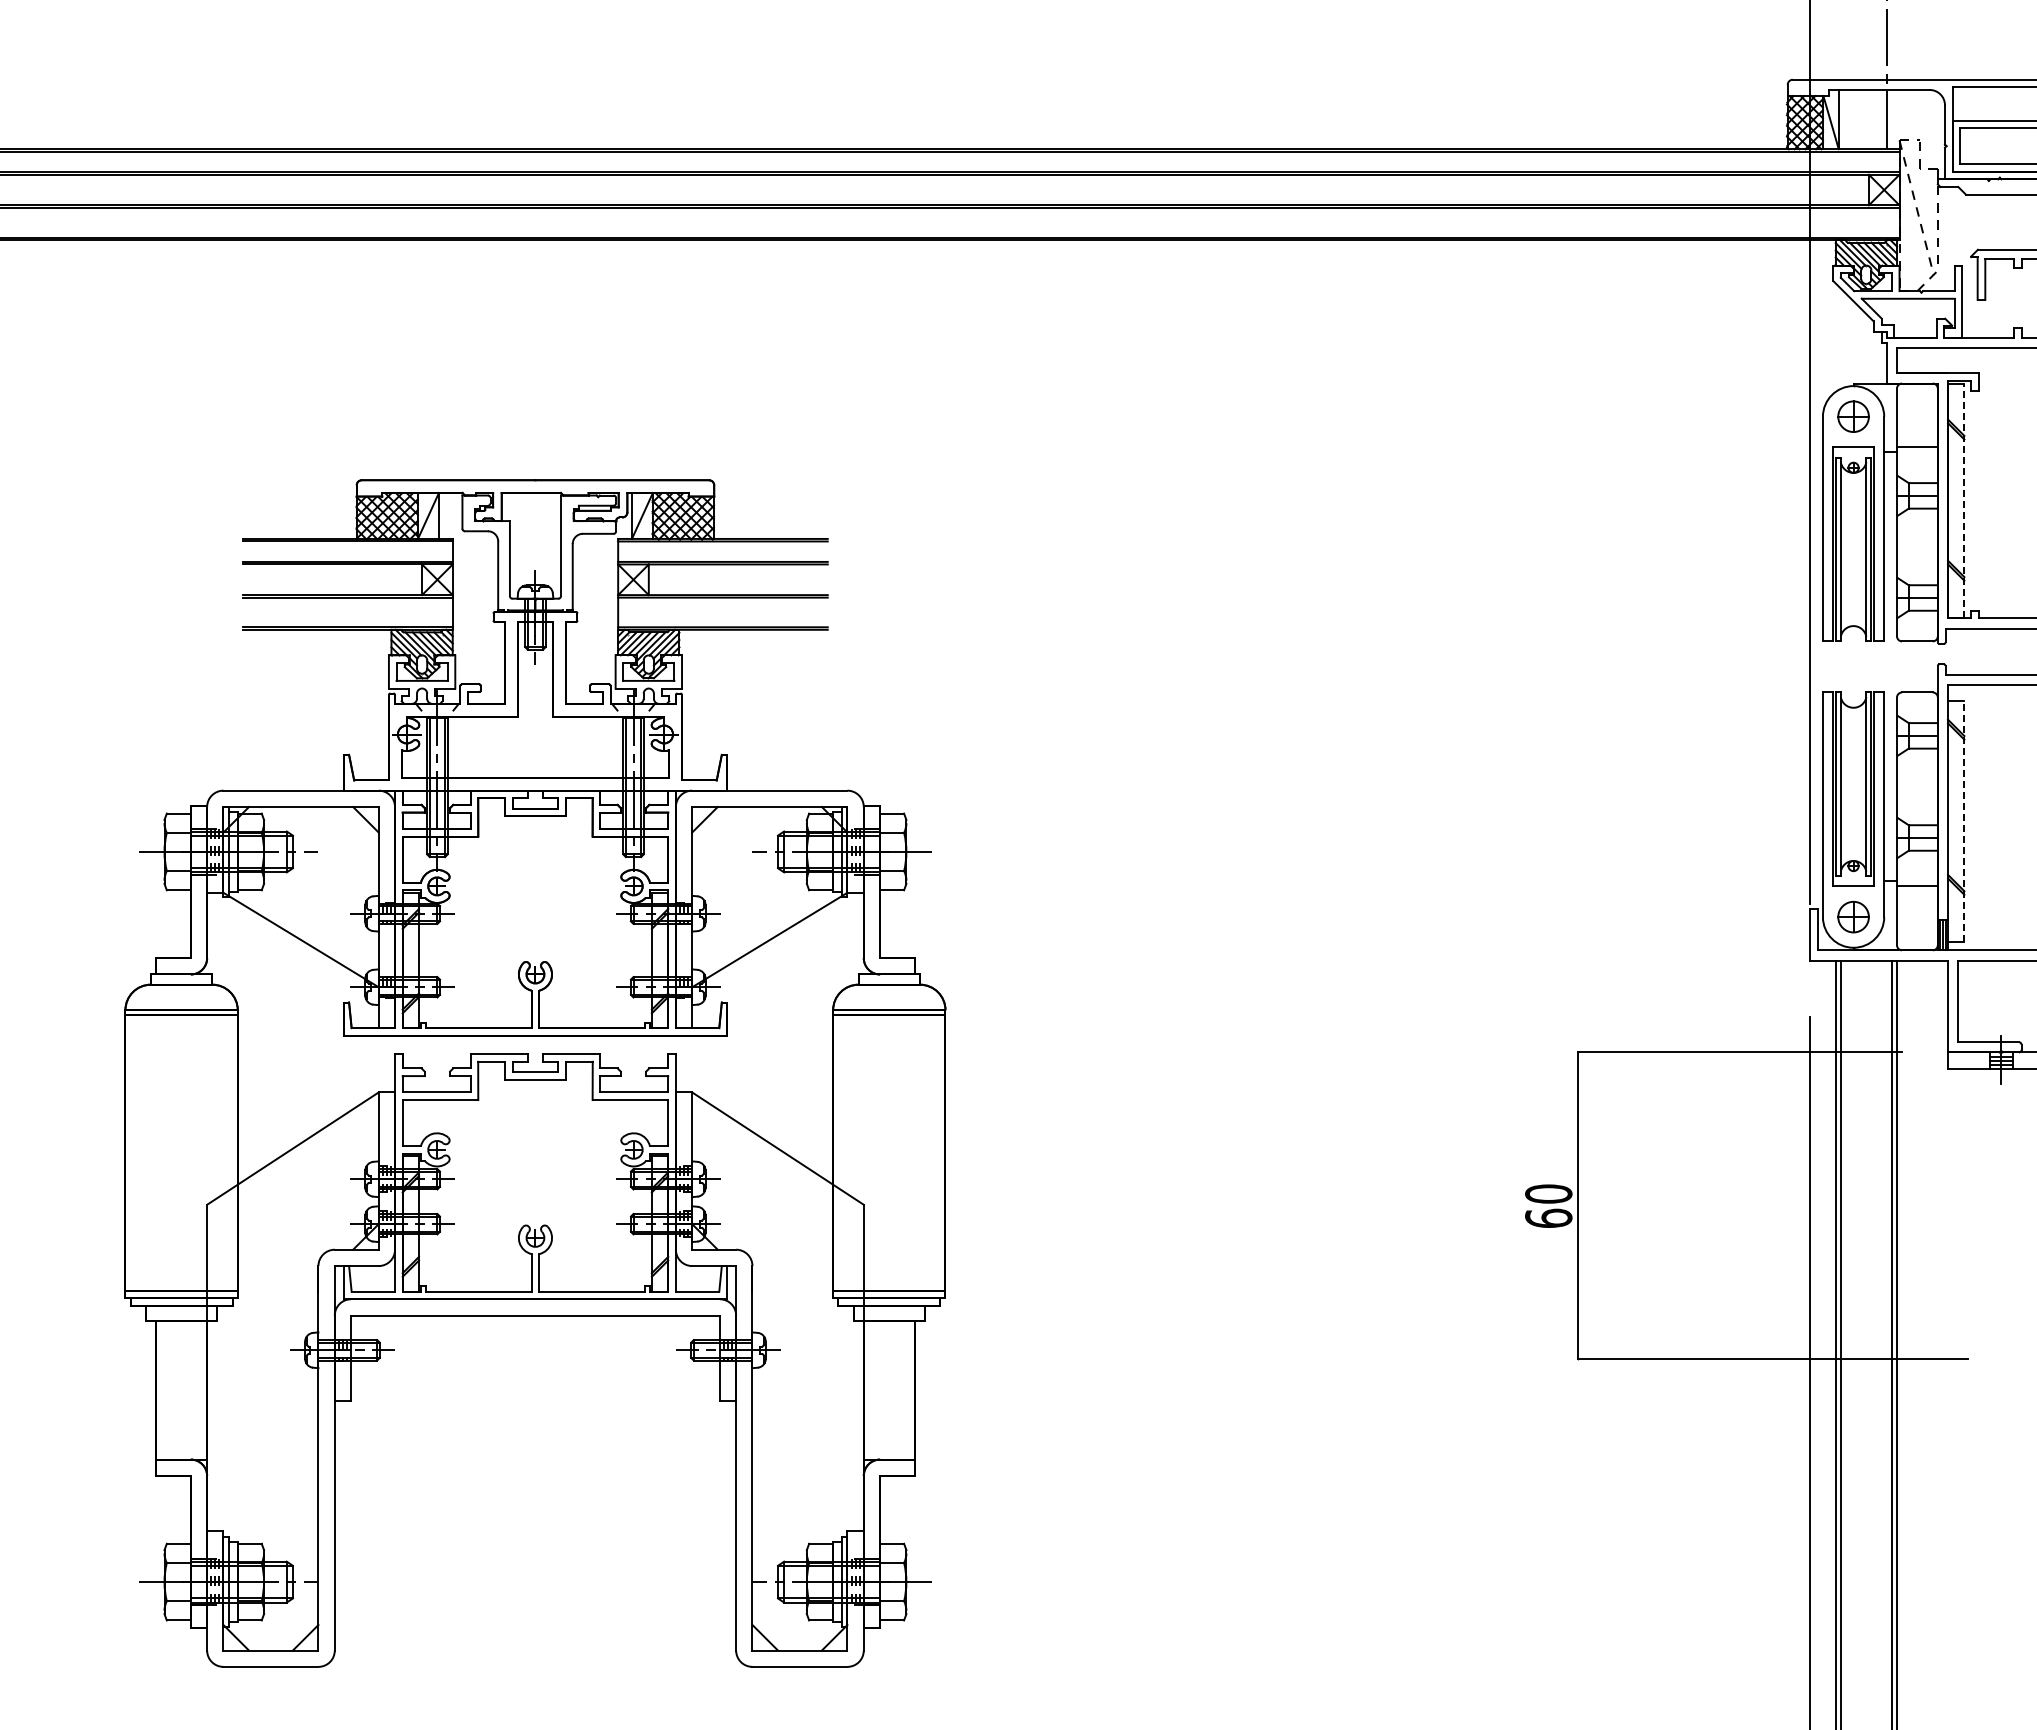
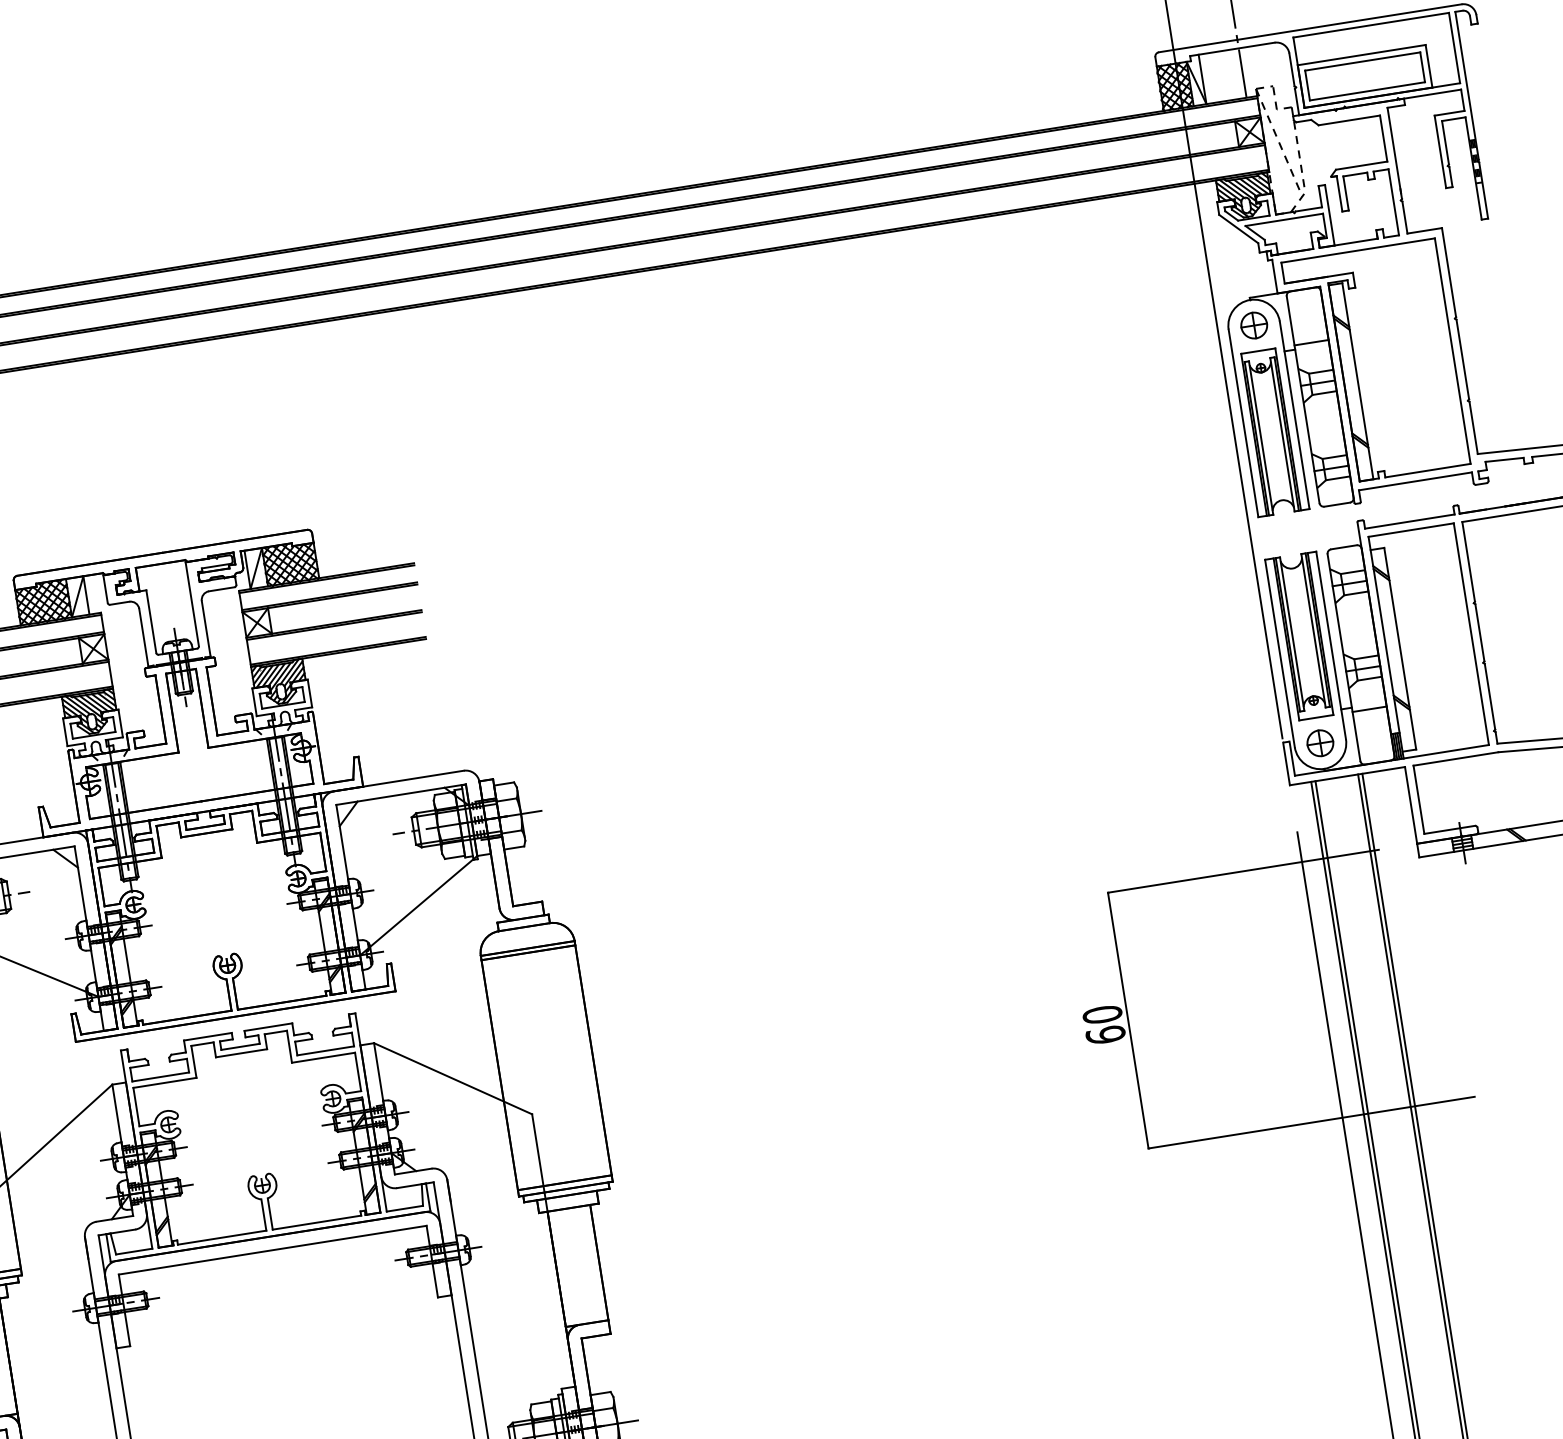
line: (1964, 500) -> (1357, 380), dashed -> solid
line: (1964, 821) -> (1400, 648), dashed -> solid

